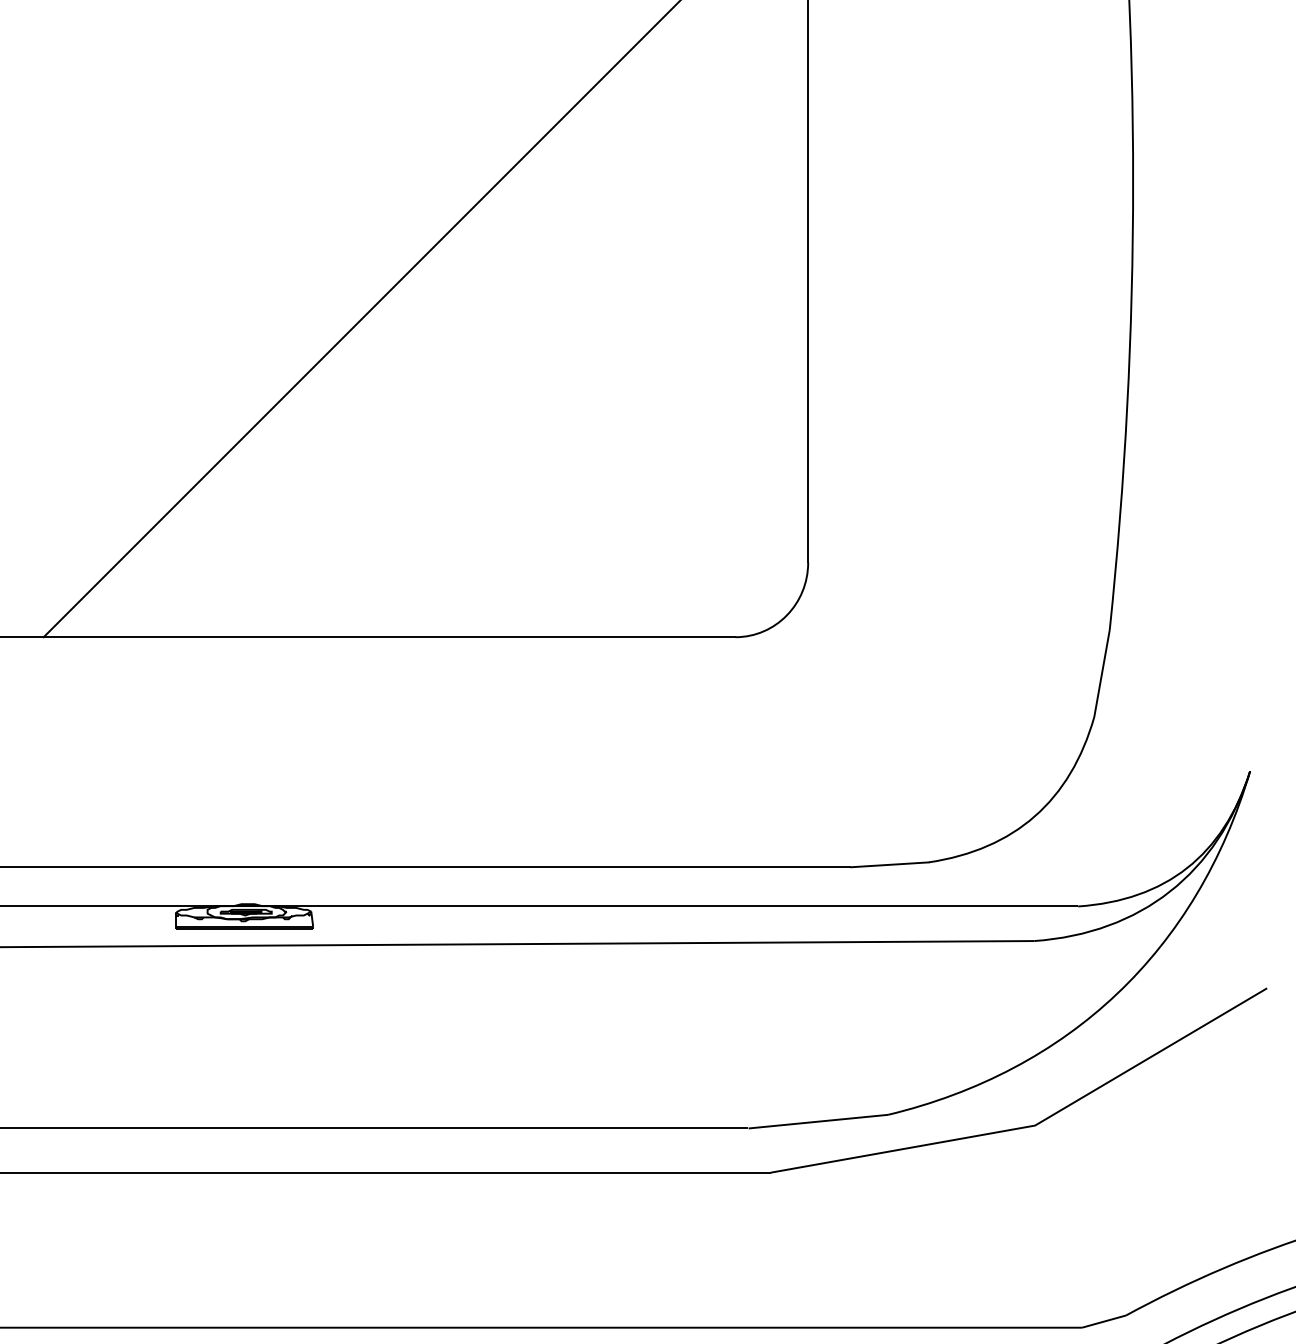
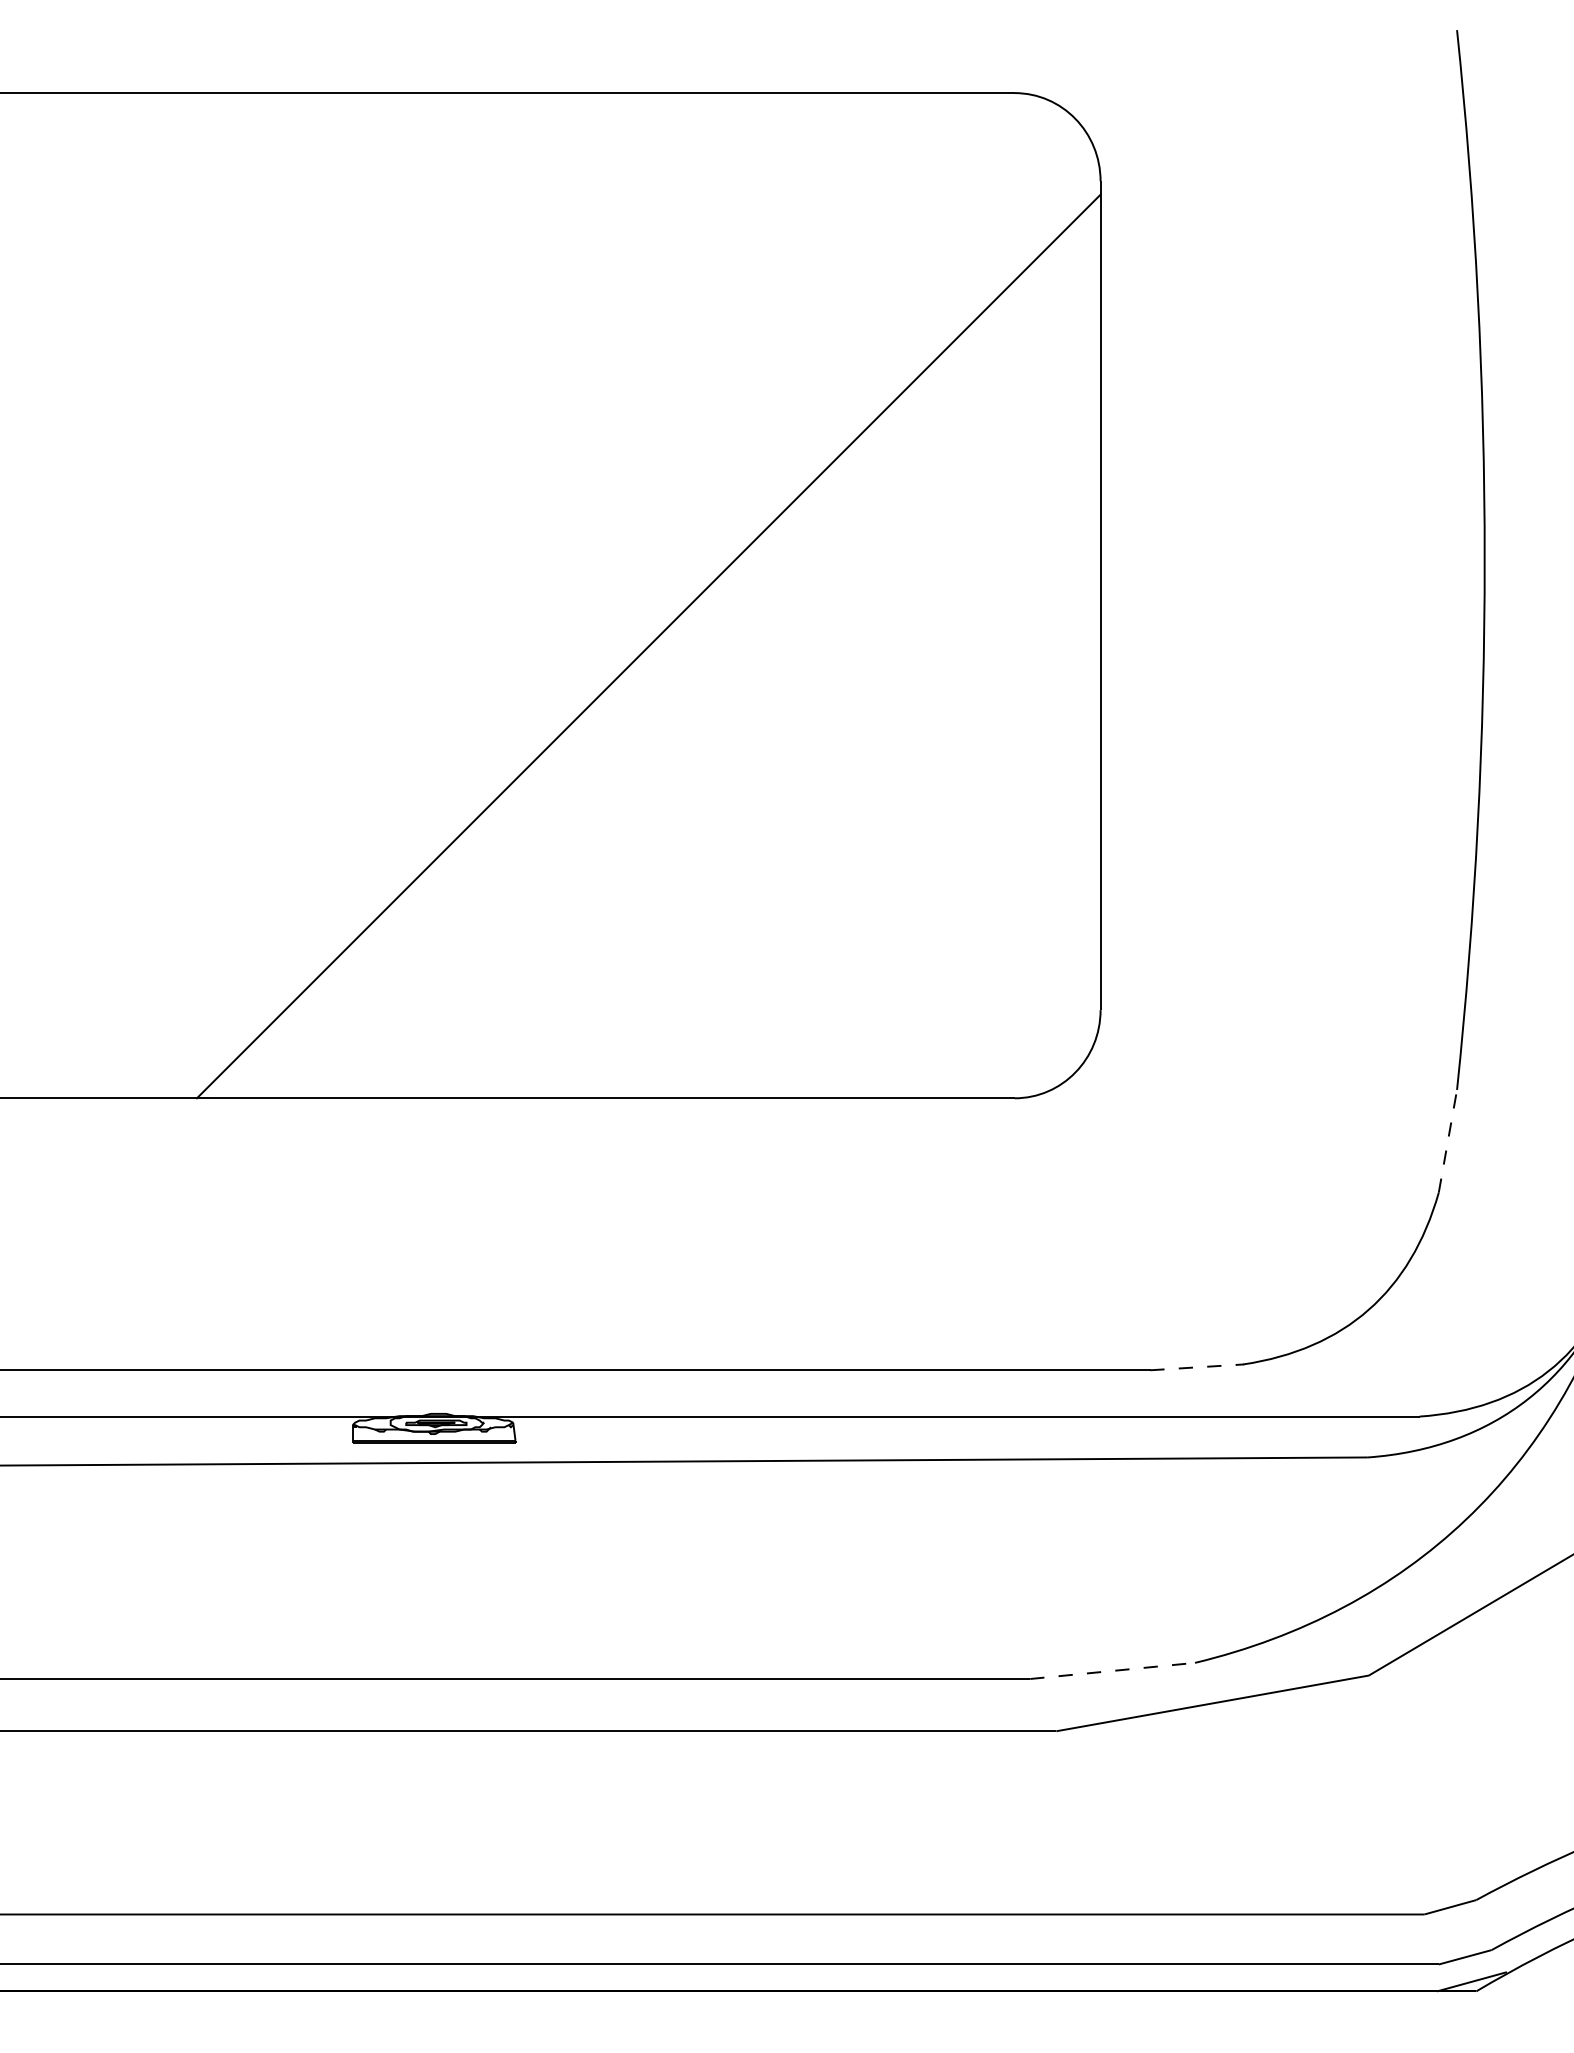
line: (1102, 672) -> (1448, 1140), solid -> dashed
line: (890, 864) -> (1197, 1367), solid -> dashed
line: (818, 1121) -> (1112, 1670), solid -> dashed

